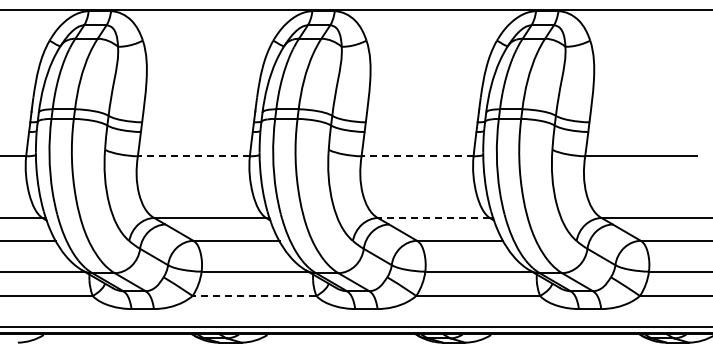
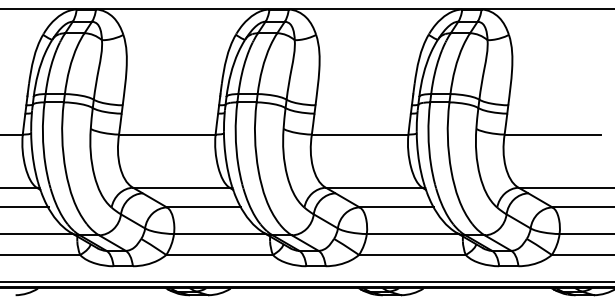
line: (193, 156) -> (167, 134), dashed -> solid
line: (417, 156) -> (360, 134), dashed -> solid
line: (433, 218) -> (373, 188), dashed -> solid
line: (254, 296) -> (219, 255), dashed -> solid

